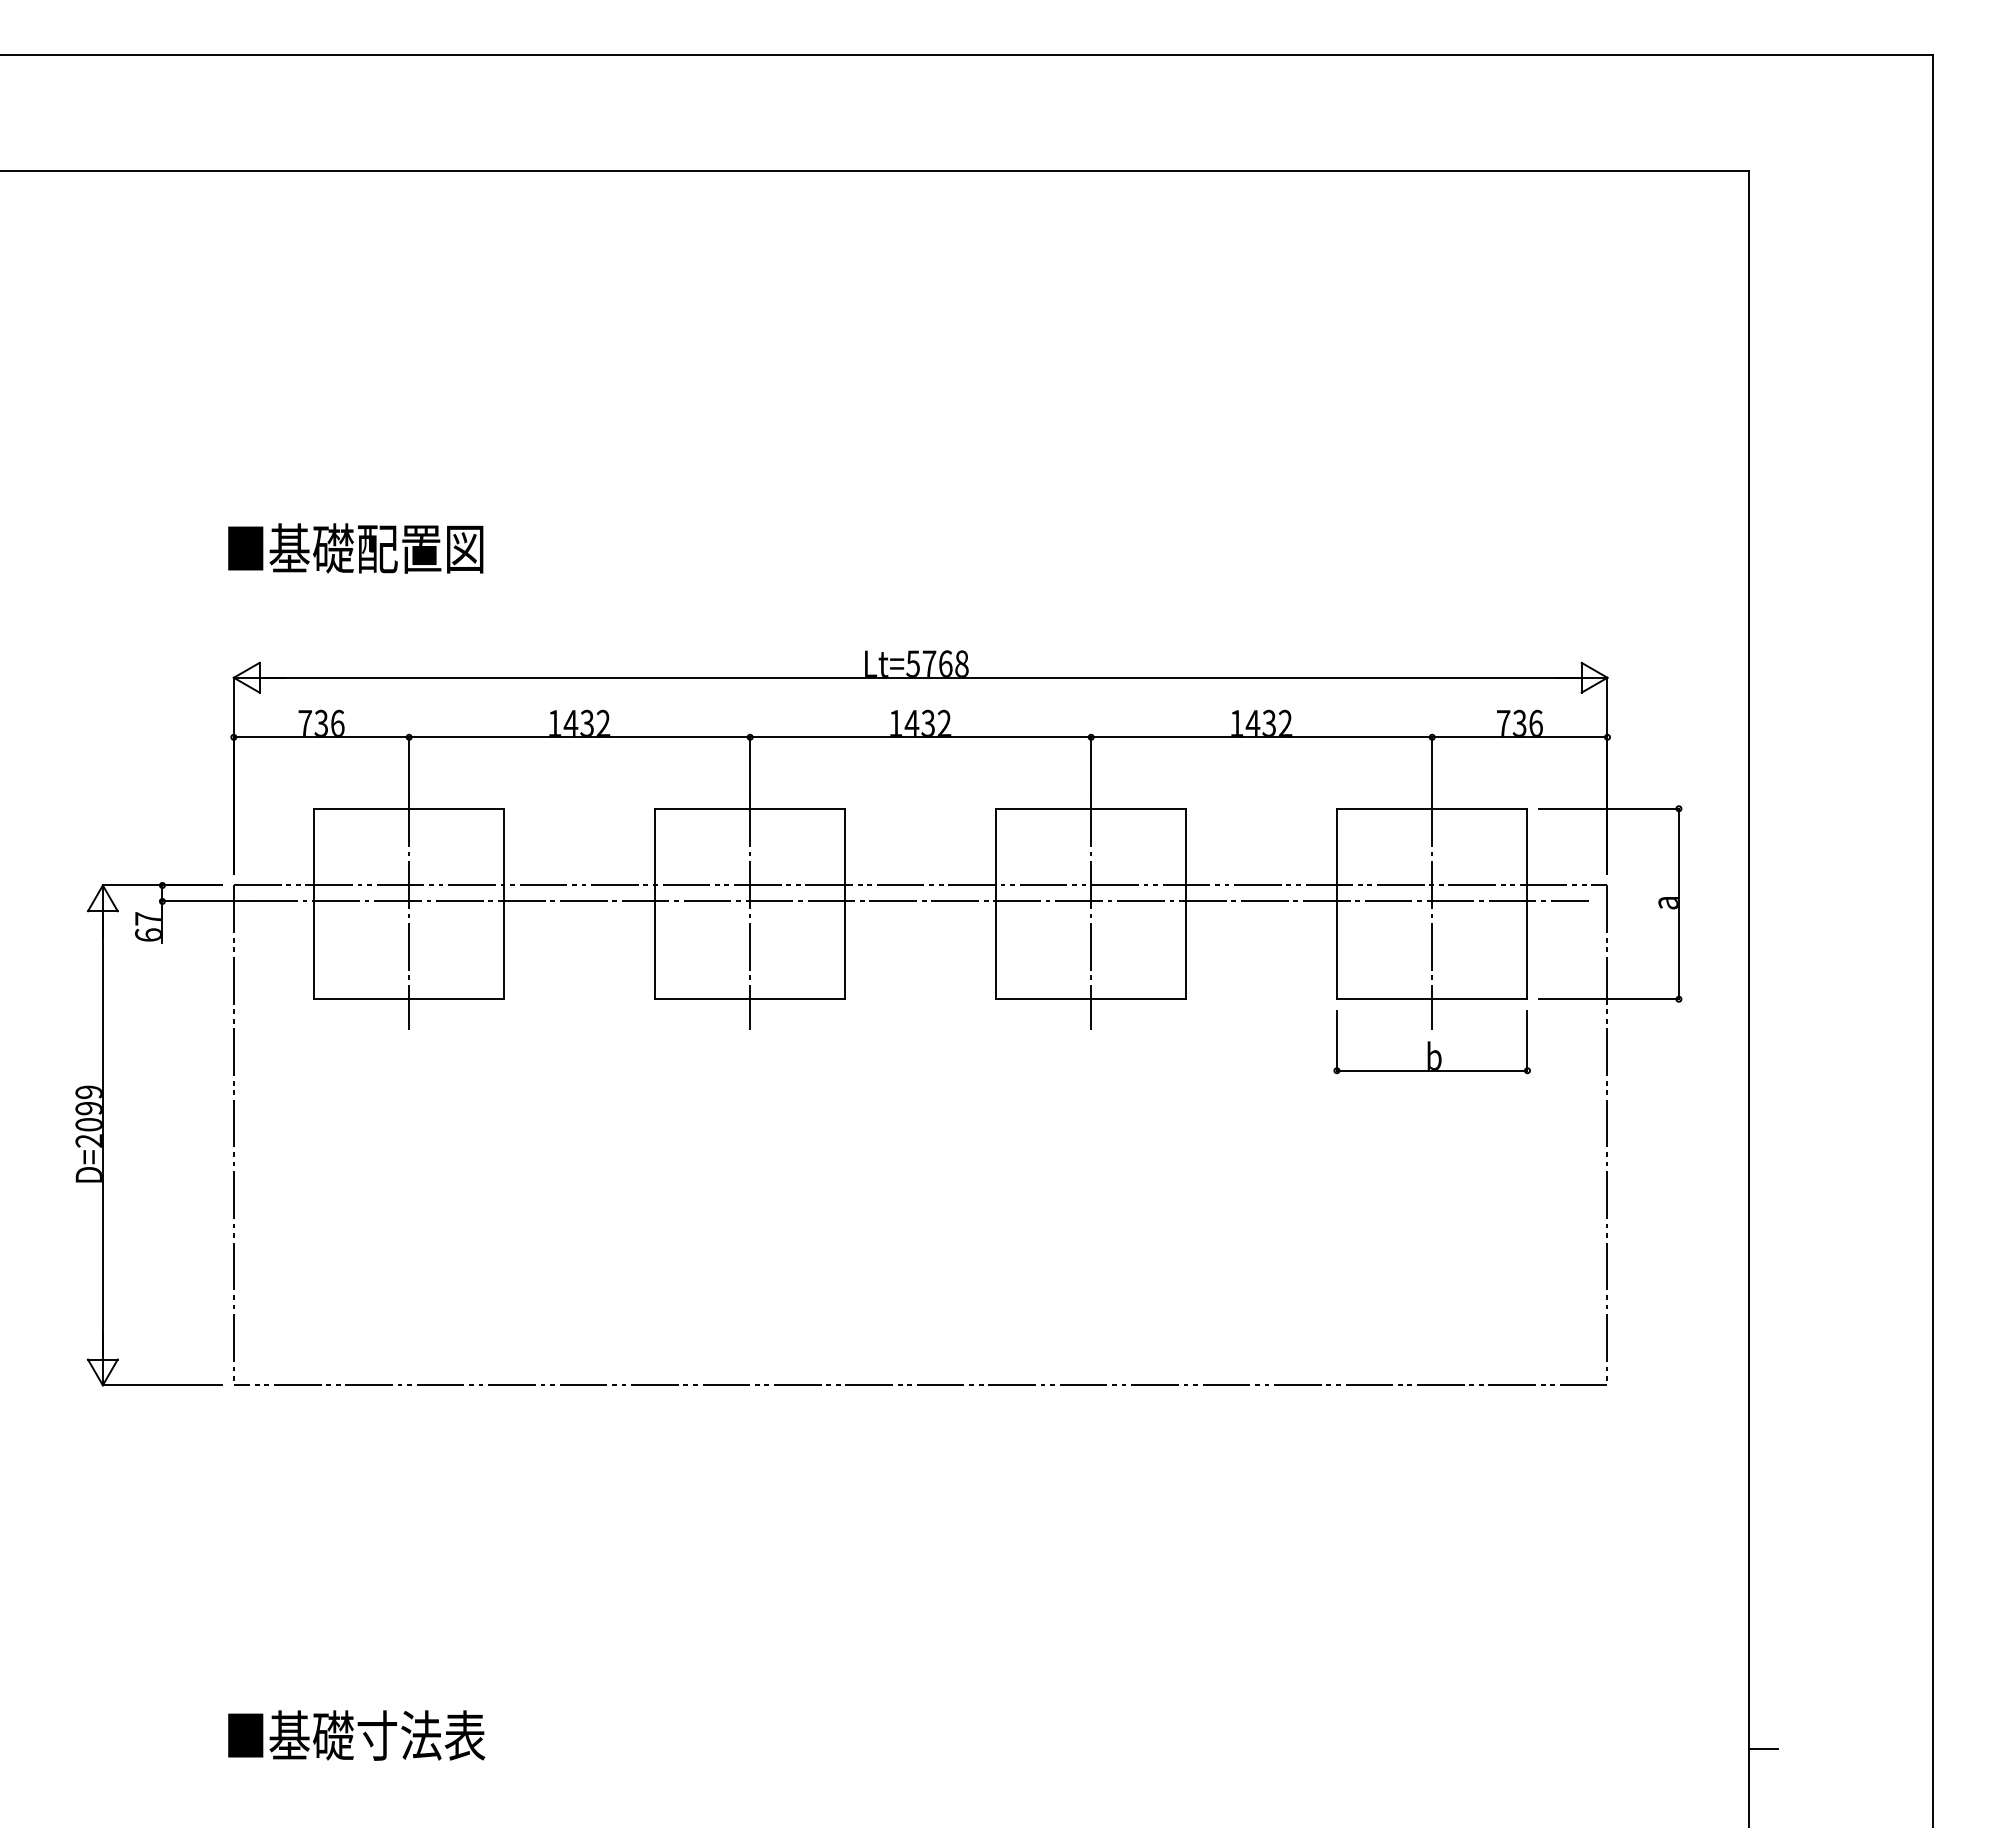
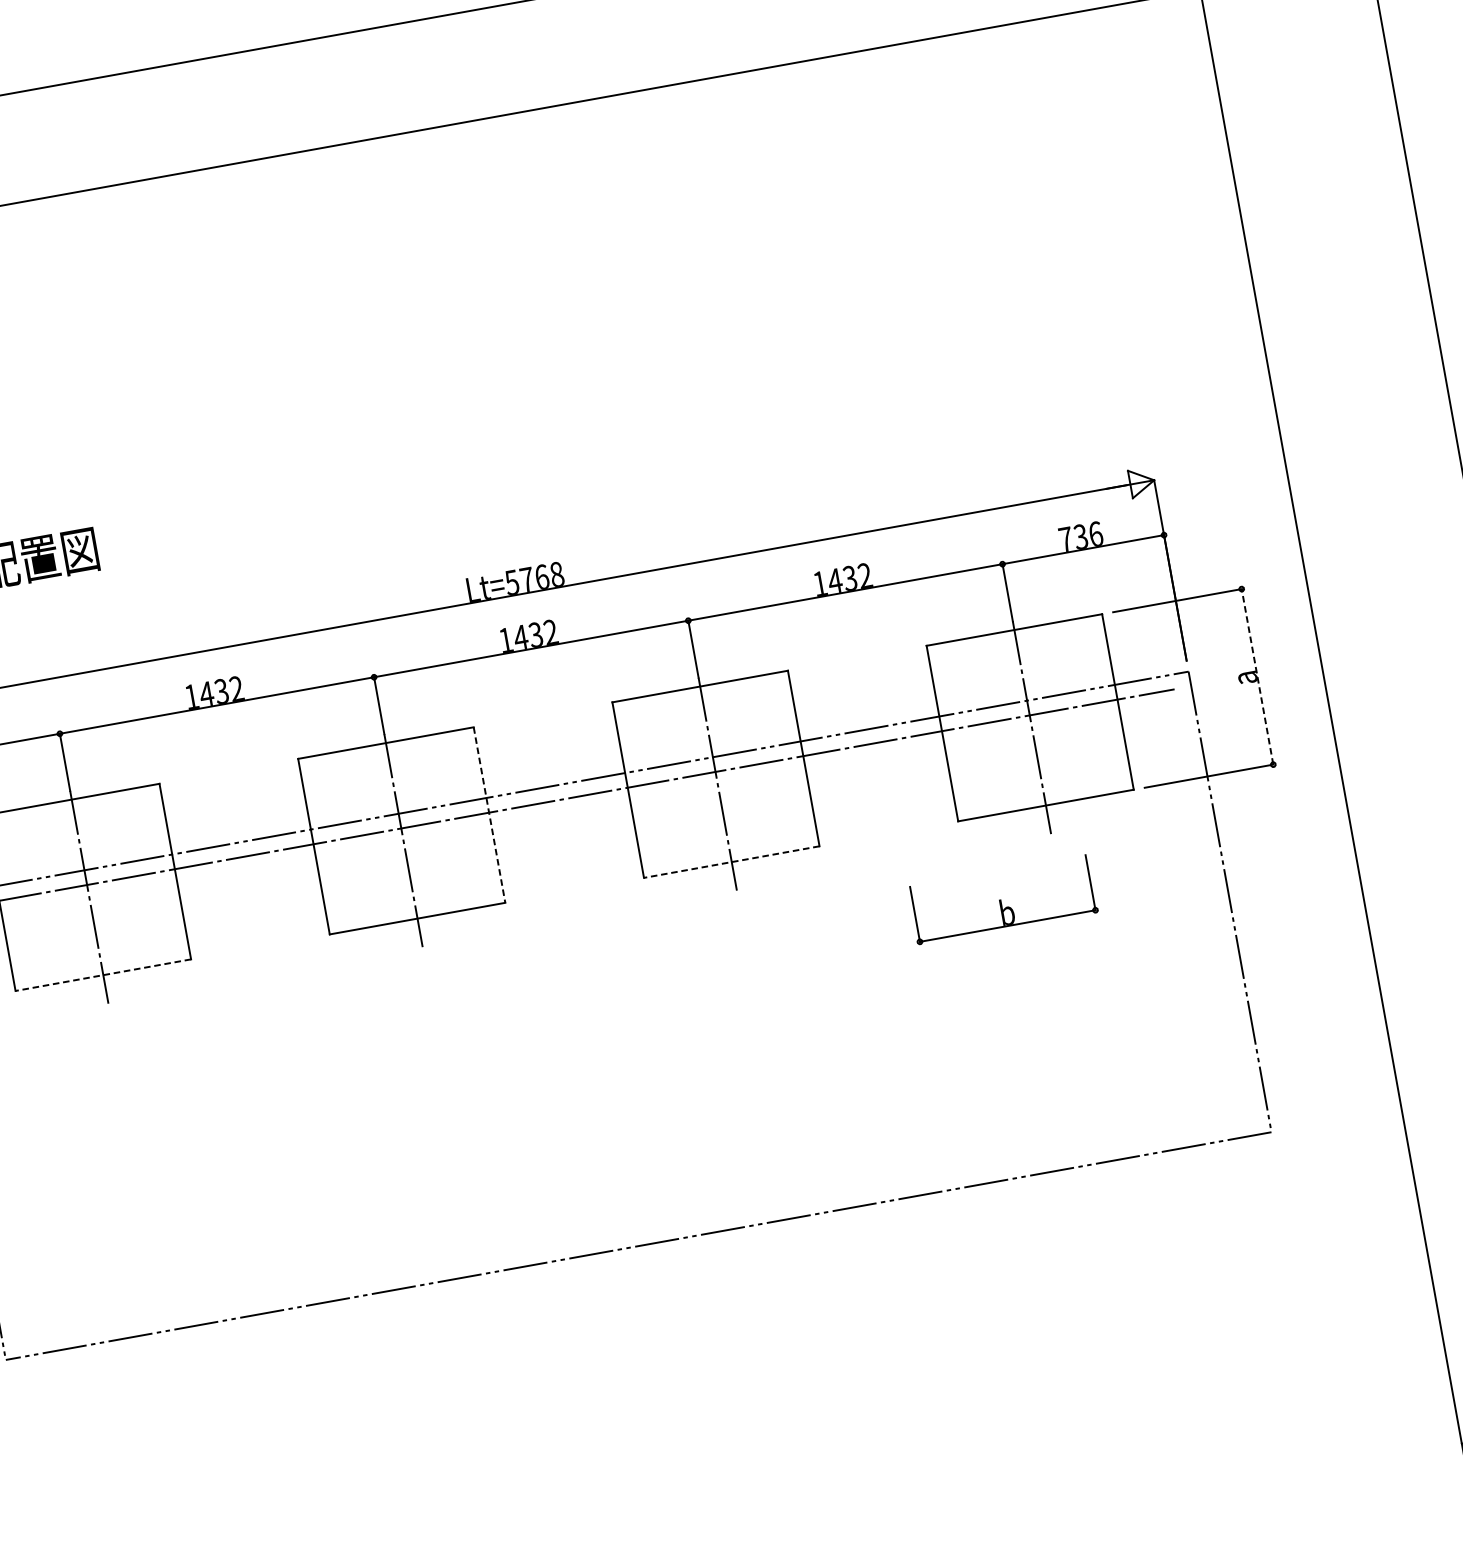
line: (1678, 903) -> (1257, 676), solid -> dashed
line: (845, 904) -> (489, 815), solid -> dashed
line: (408, 999) -> (102, 975), solid -> dashed
line: (1090, 999) -> (731, 862), solid -> dashed
part: (1431, 1042) -> (1002, 900), moved

